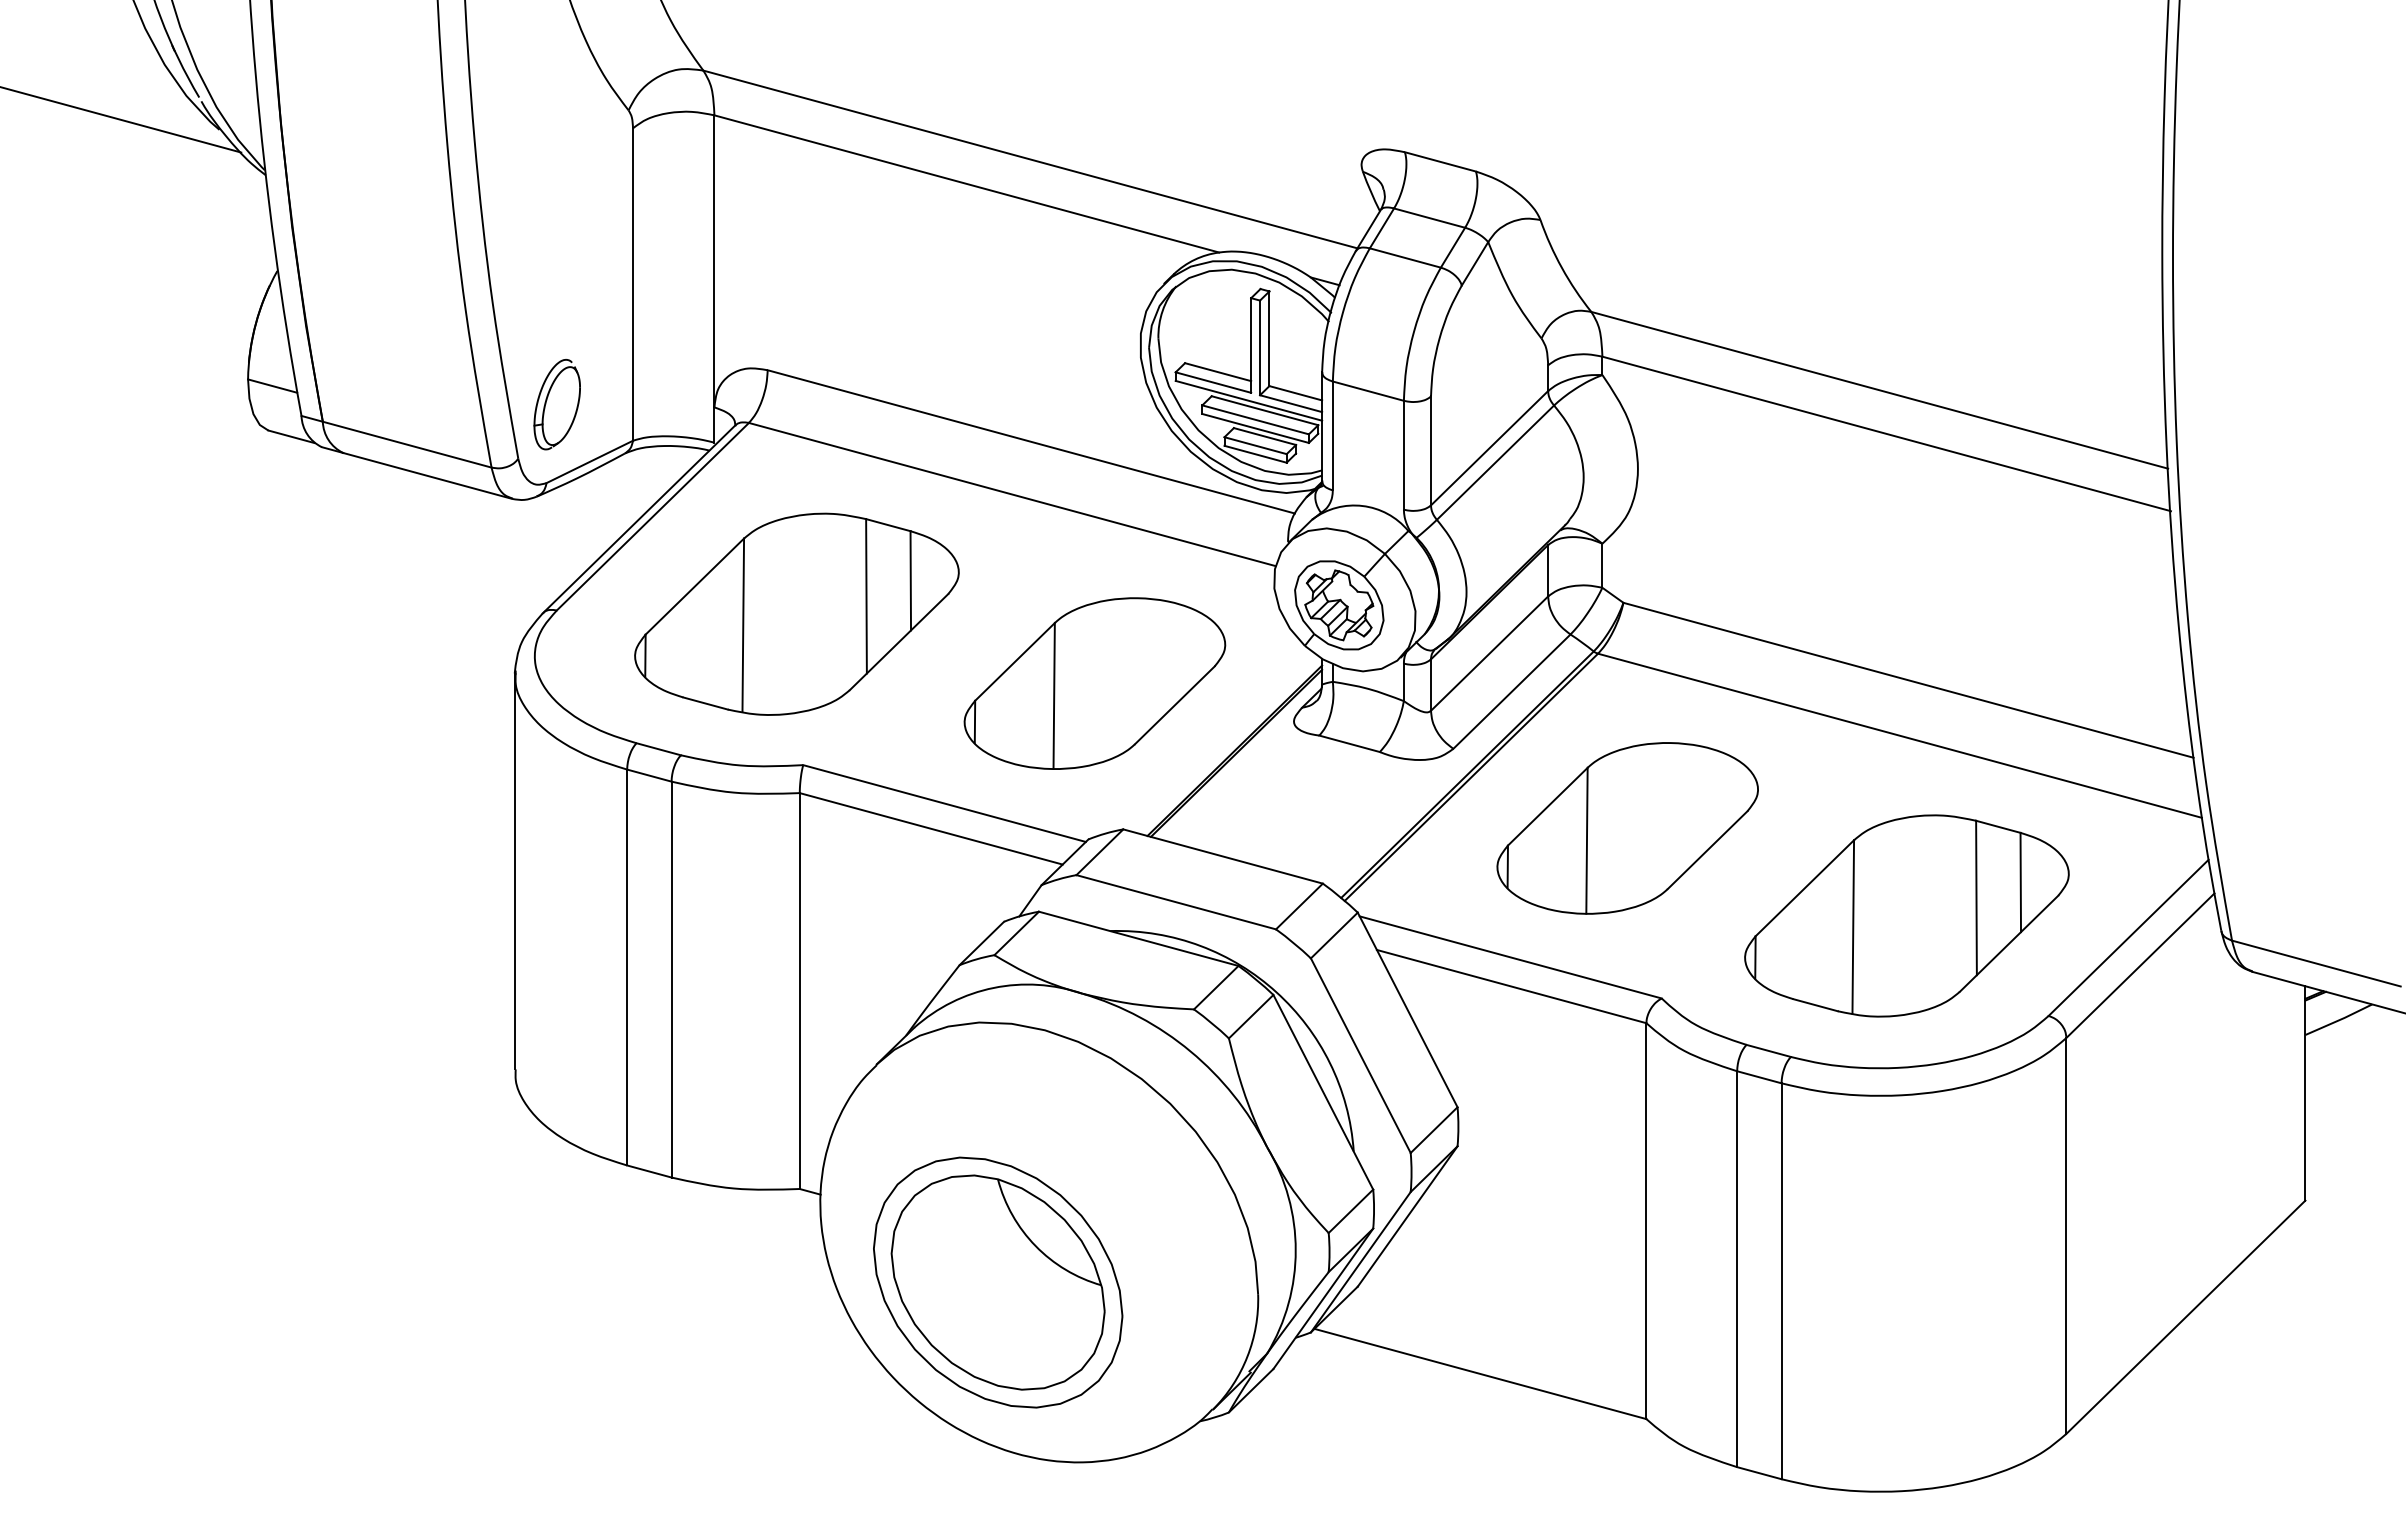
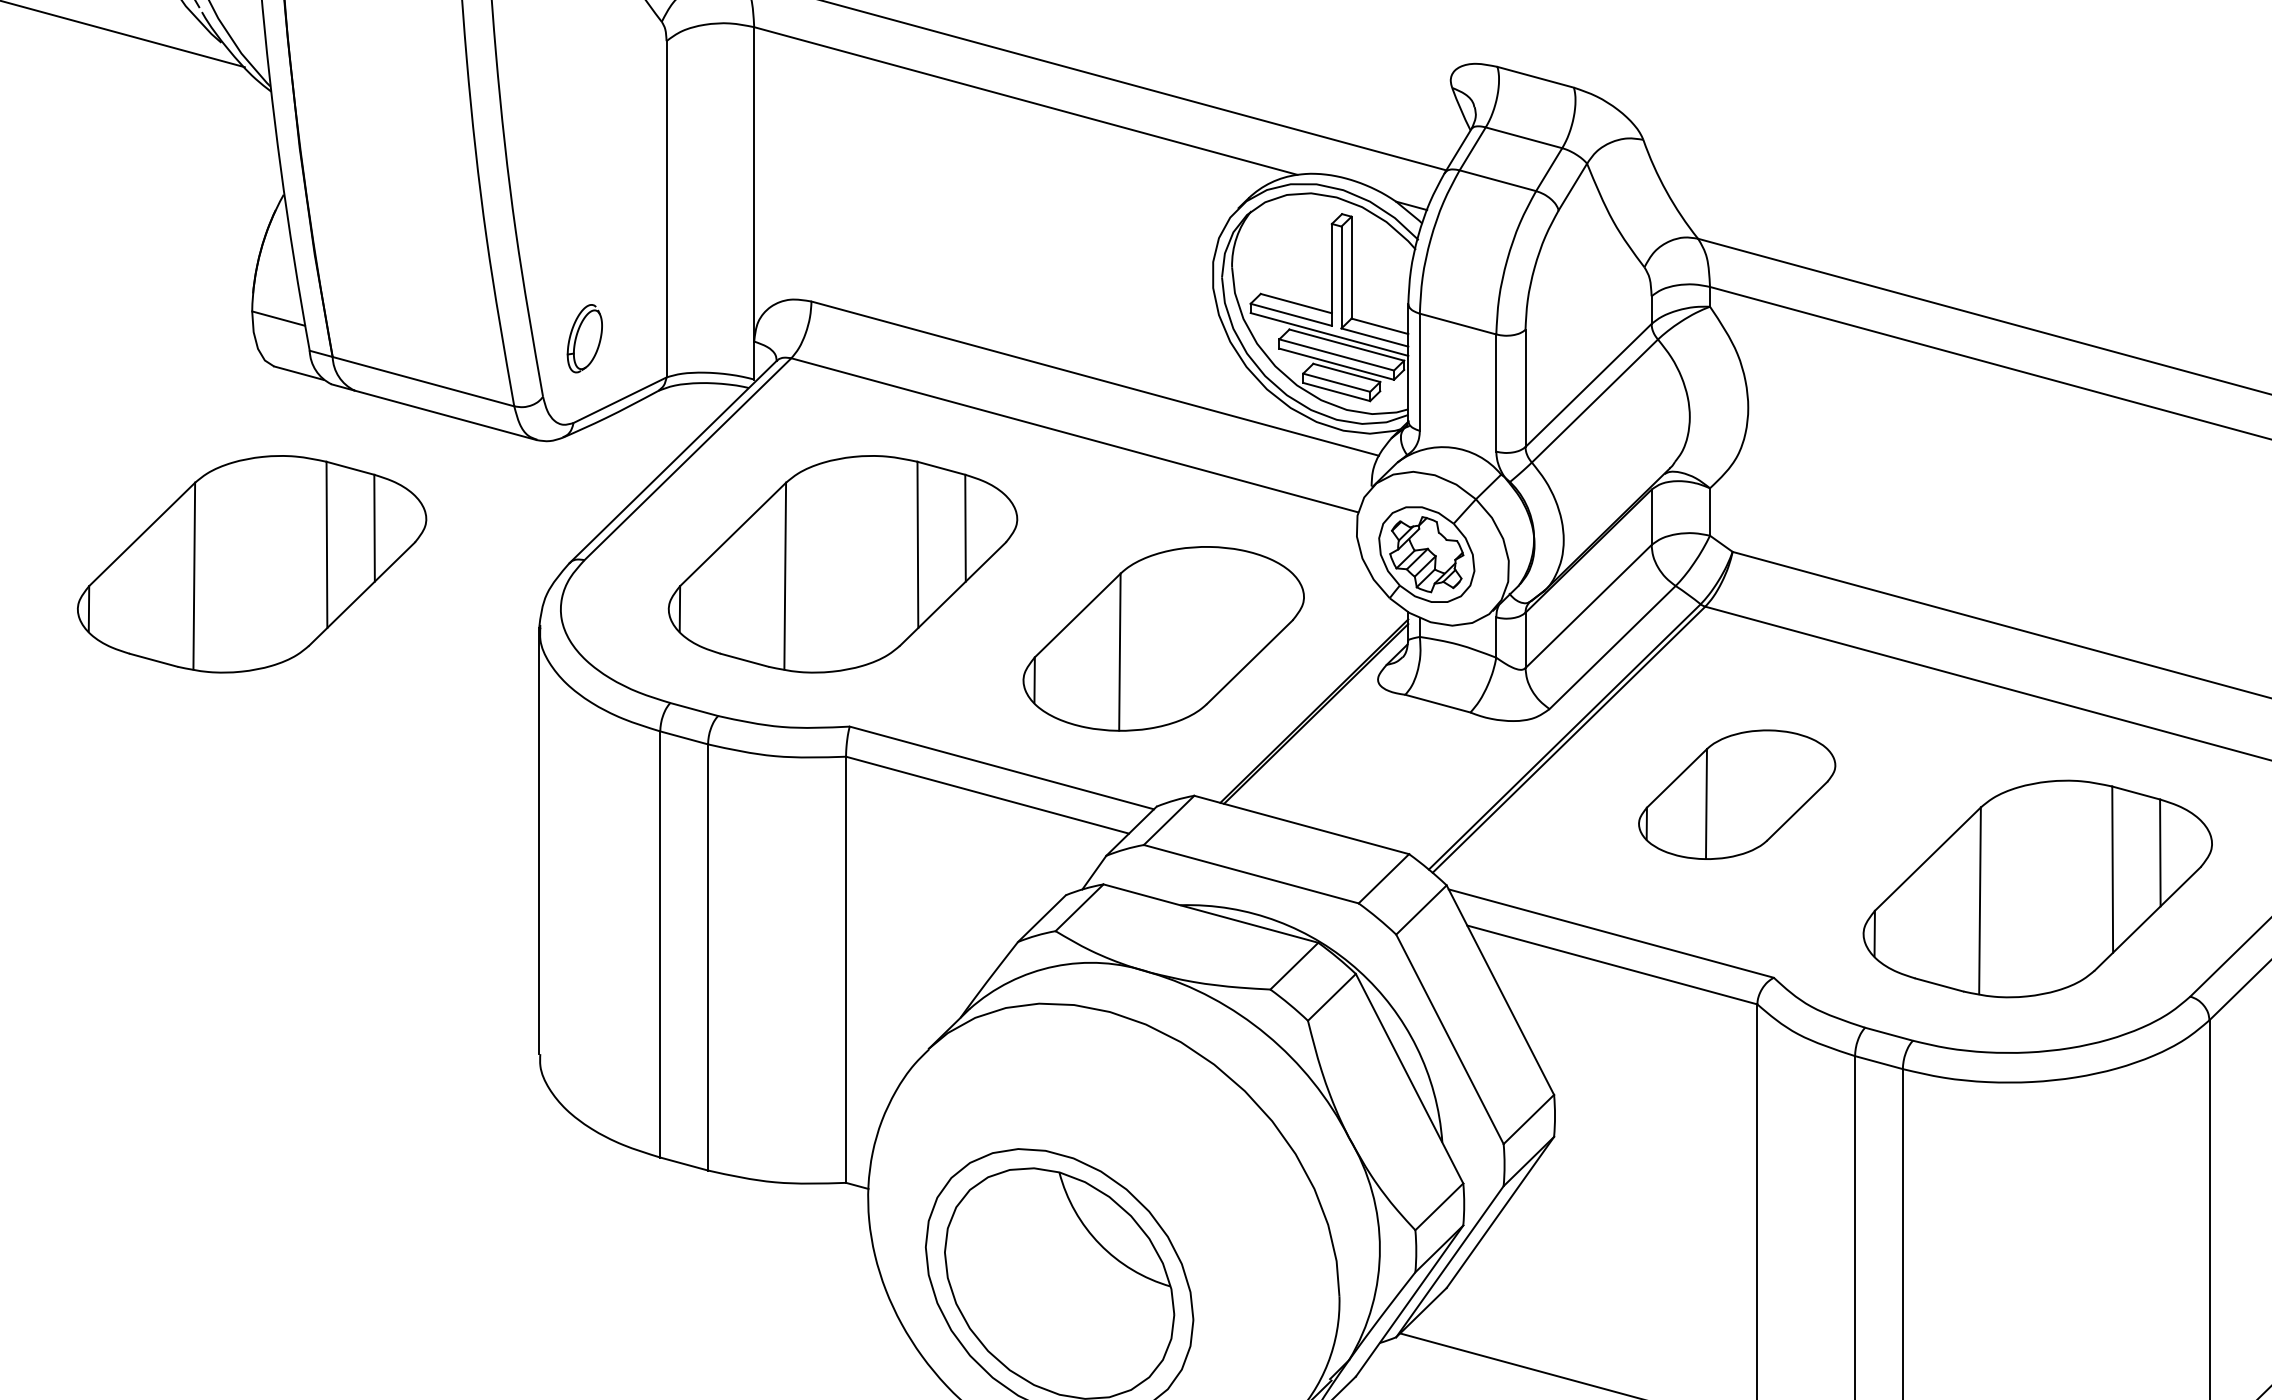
part: (556, 404) -> (584, 338), size x0.7
part: (247, 613) -> (251, 563), added
part: (1627, 828) -> (1737, 794), size x0.7

